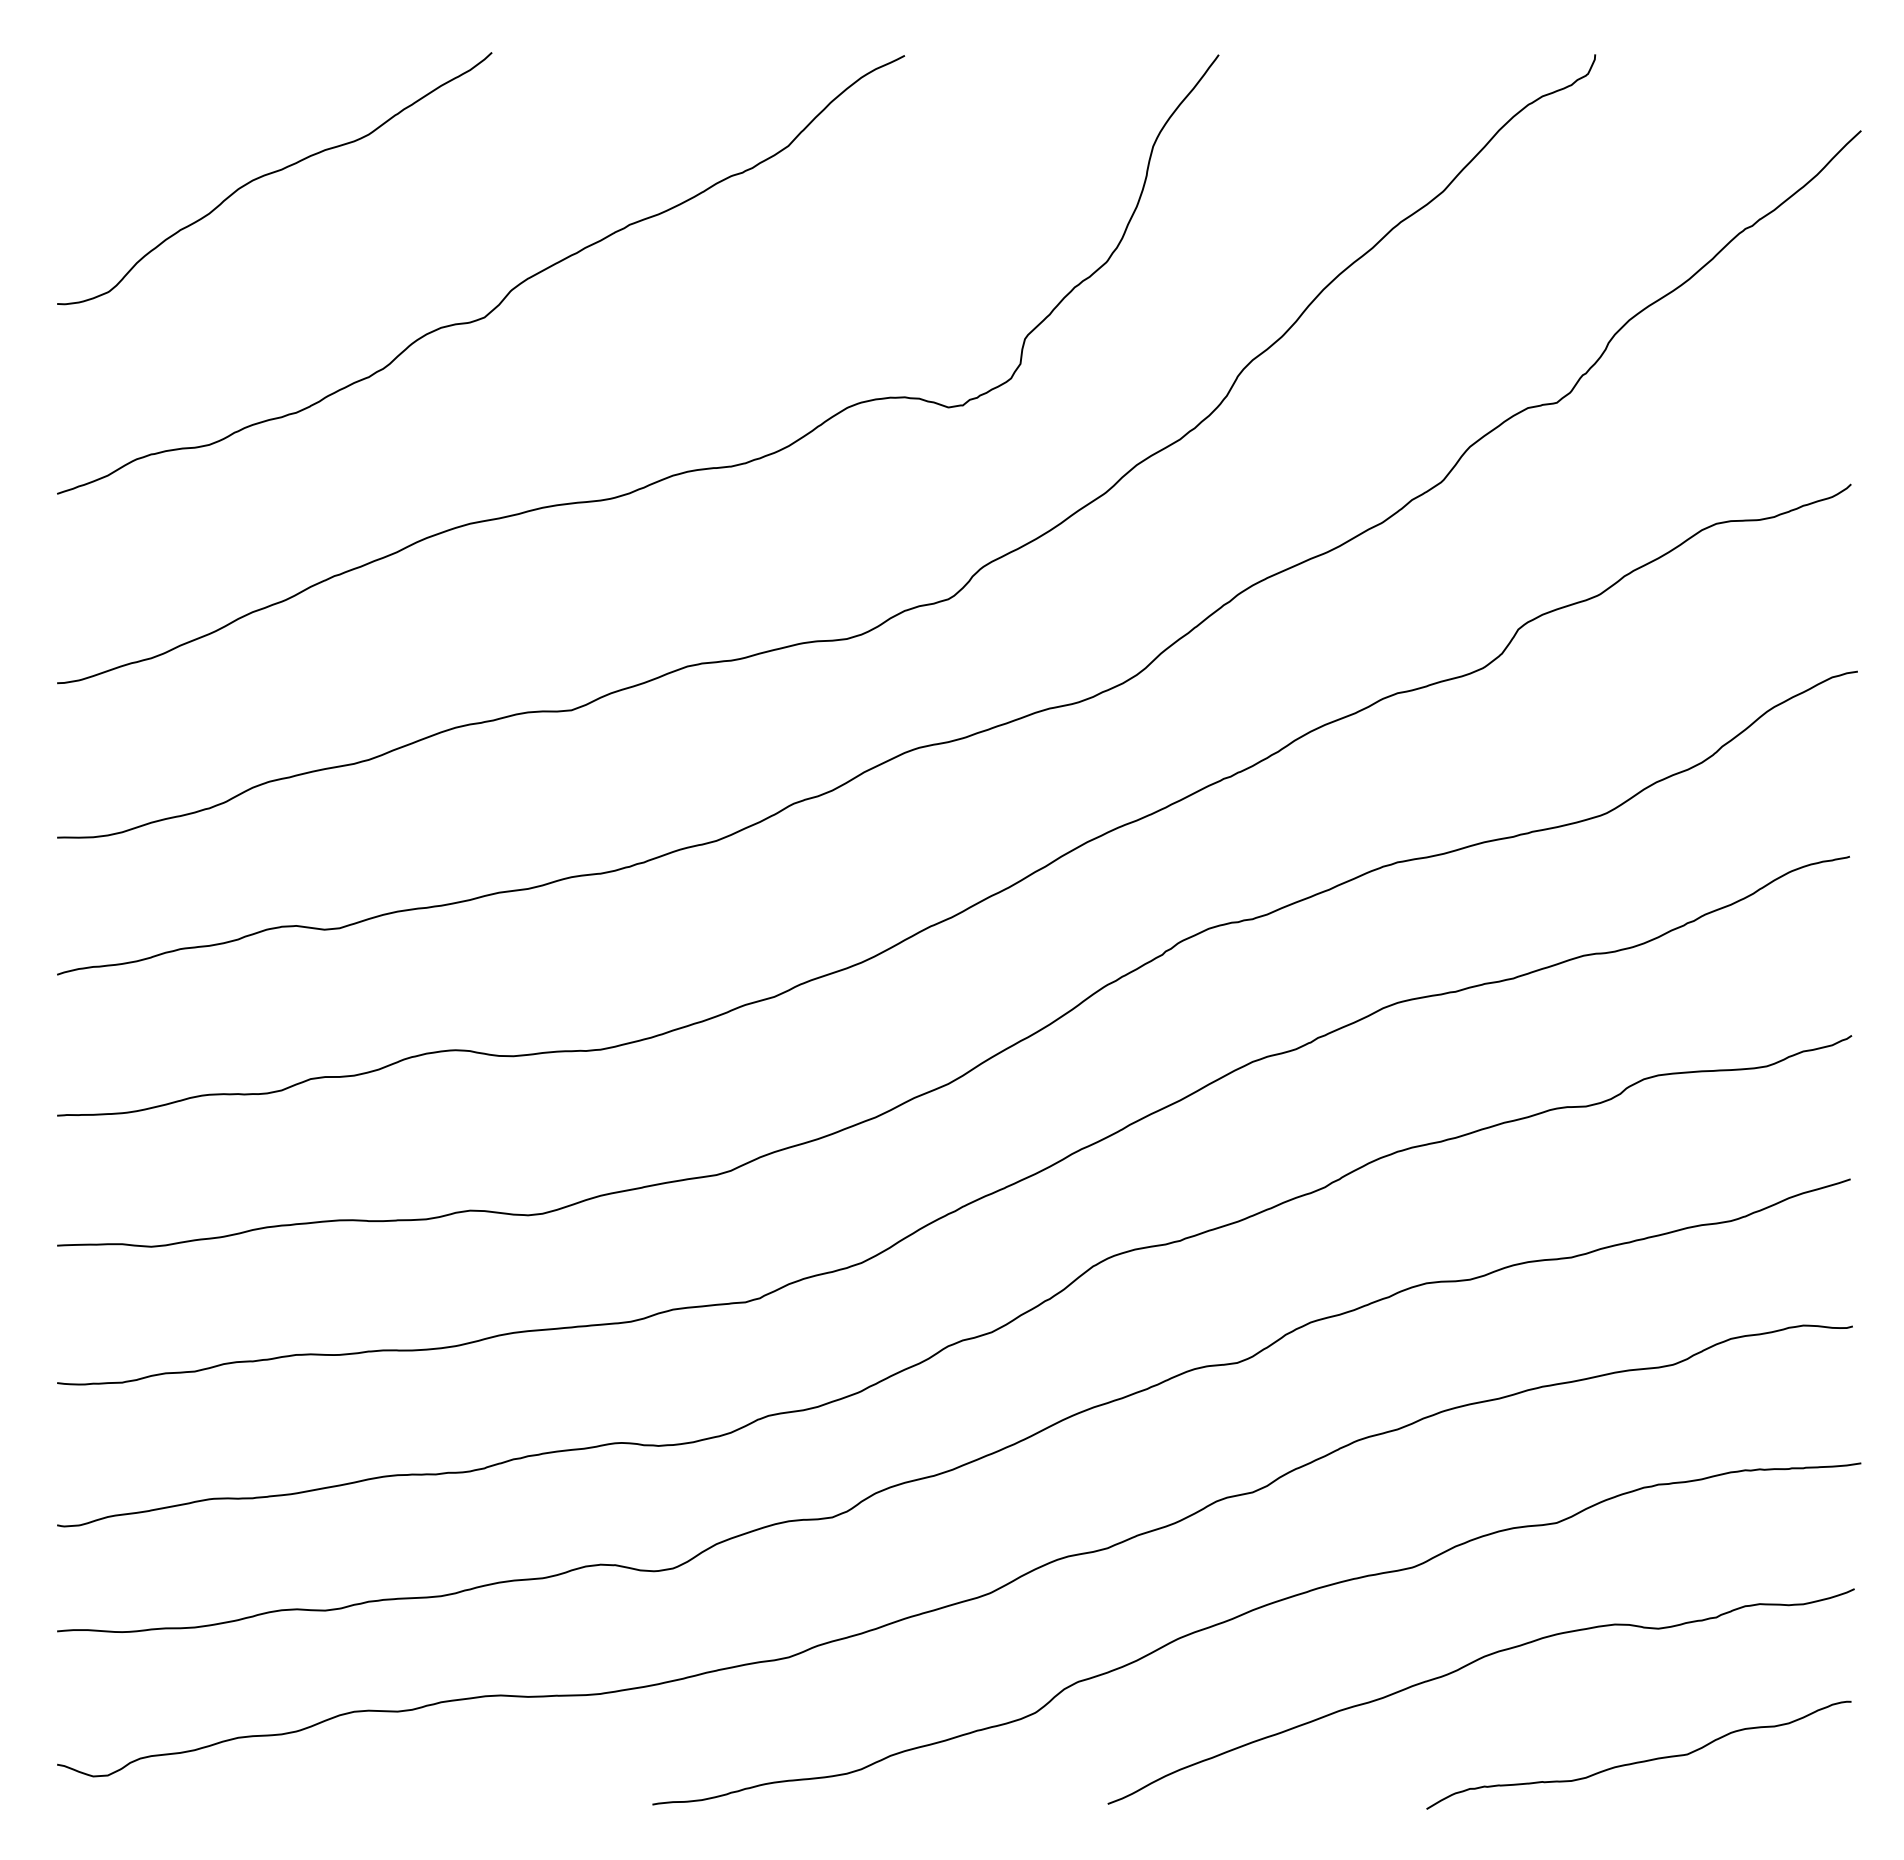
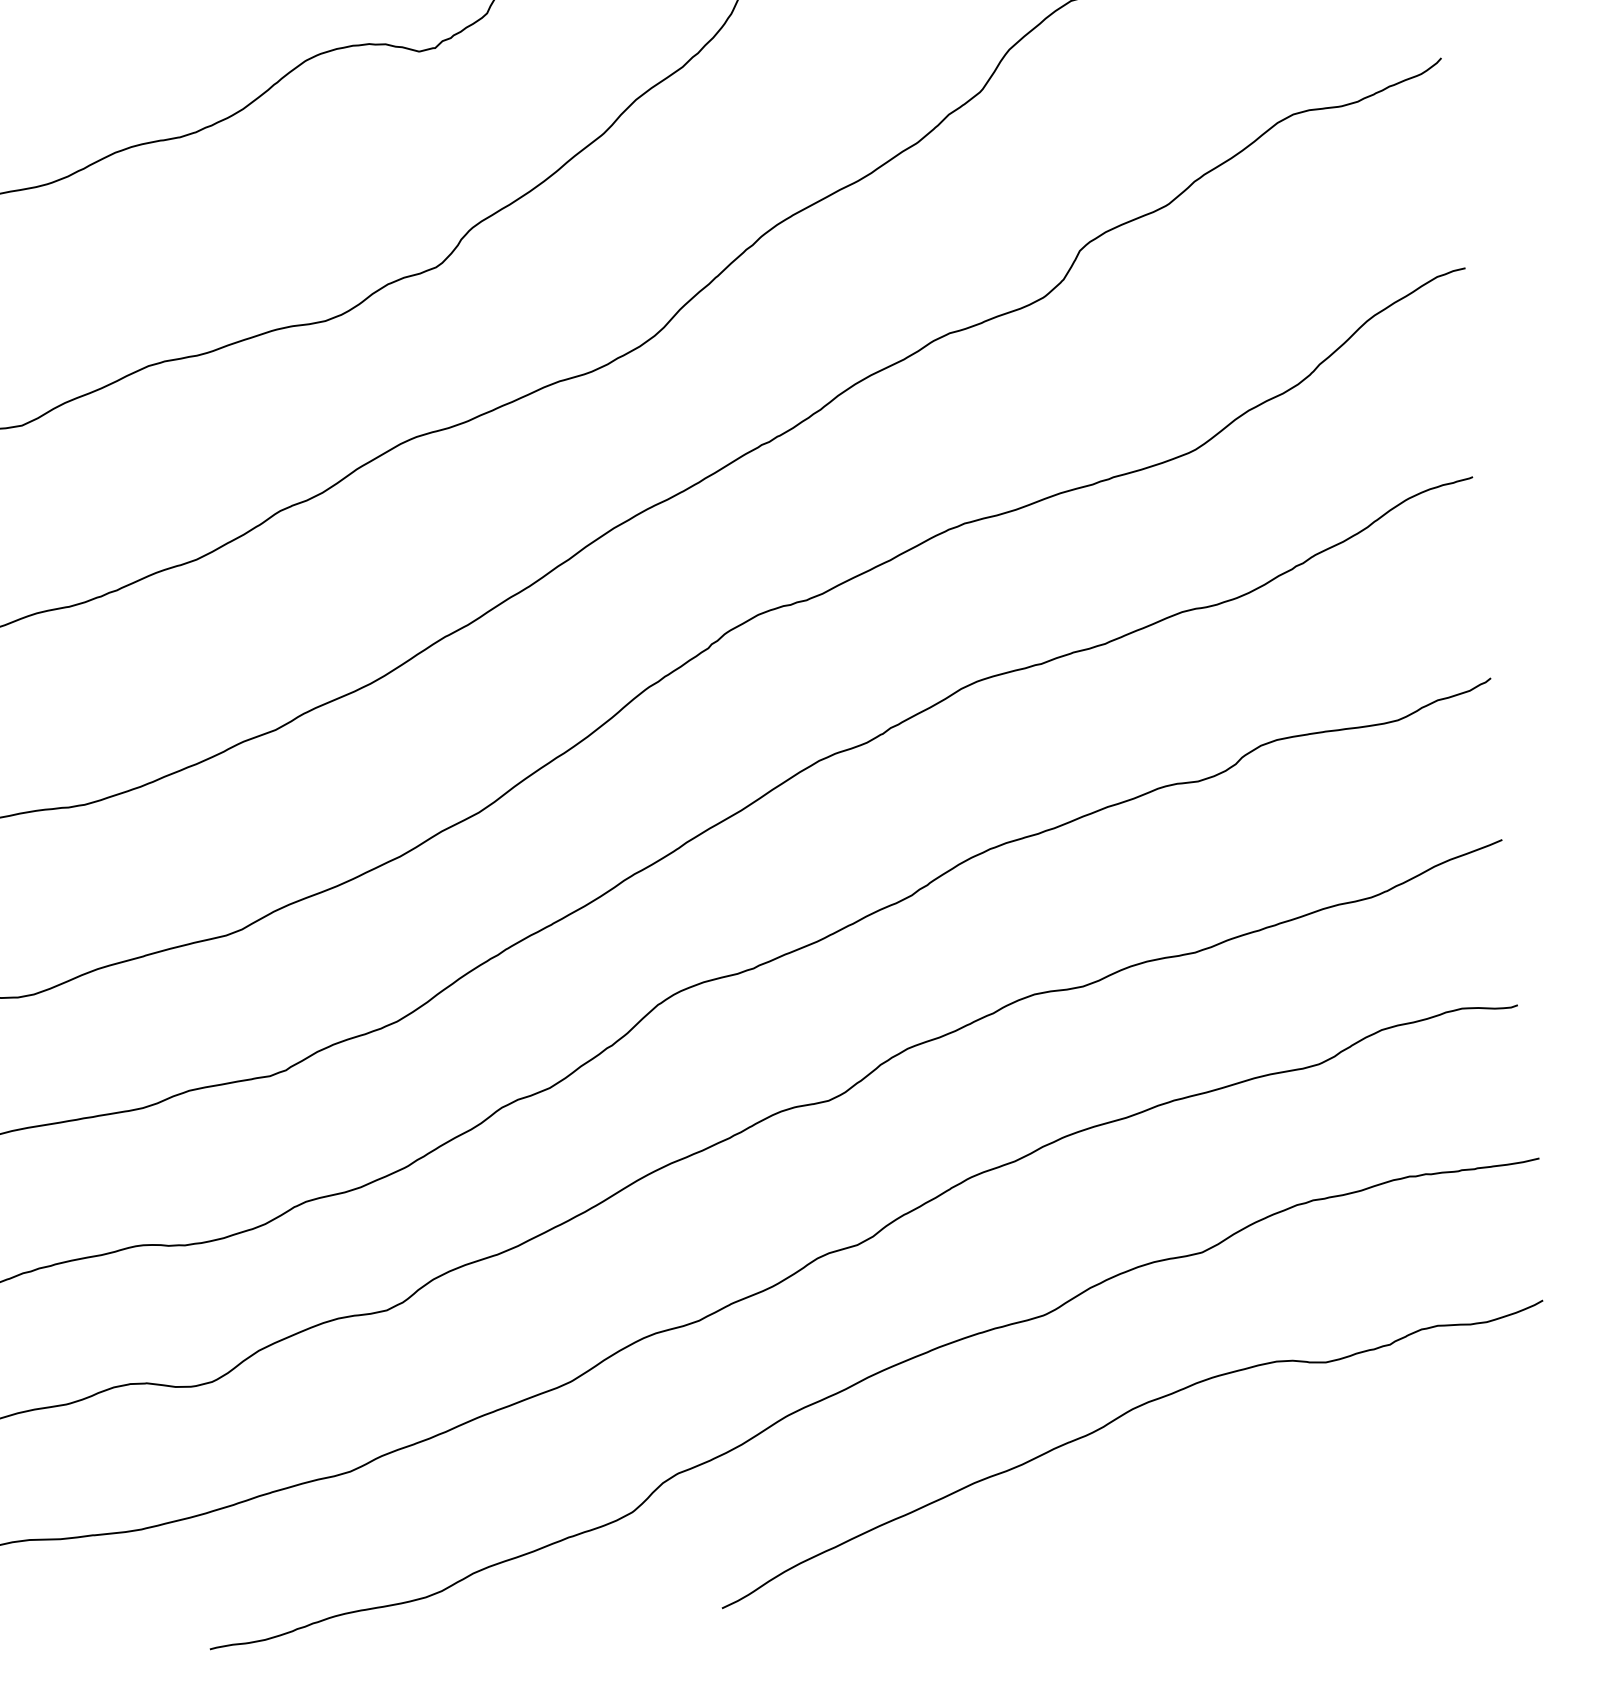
curve: (1638, 1761) -> (1315, 1513), removed

